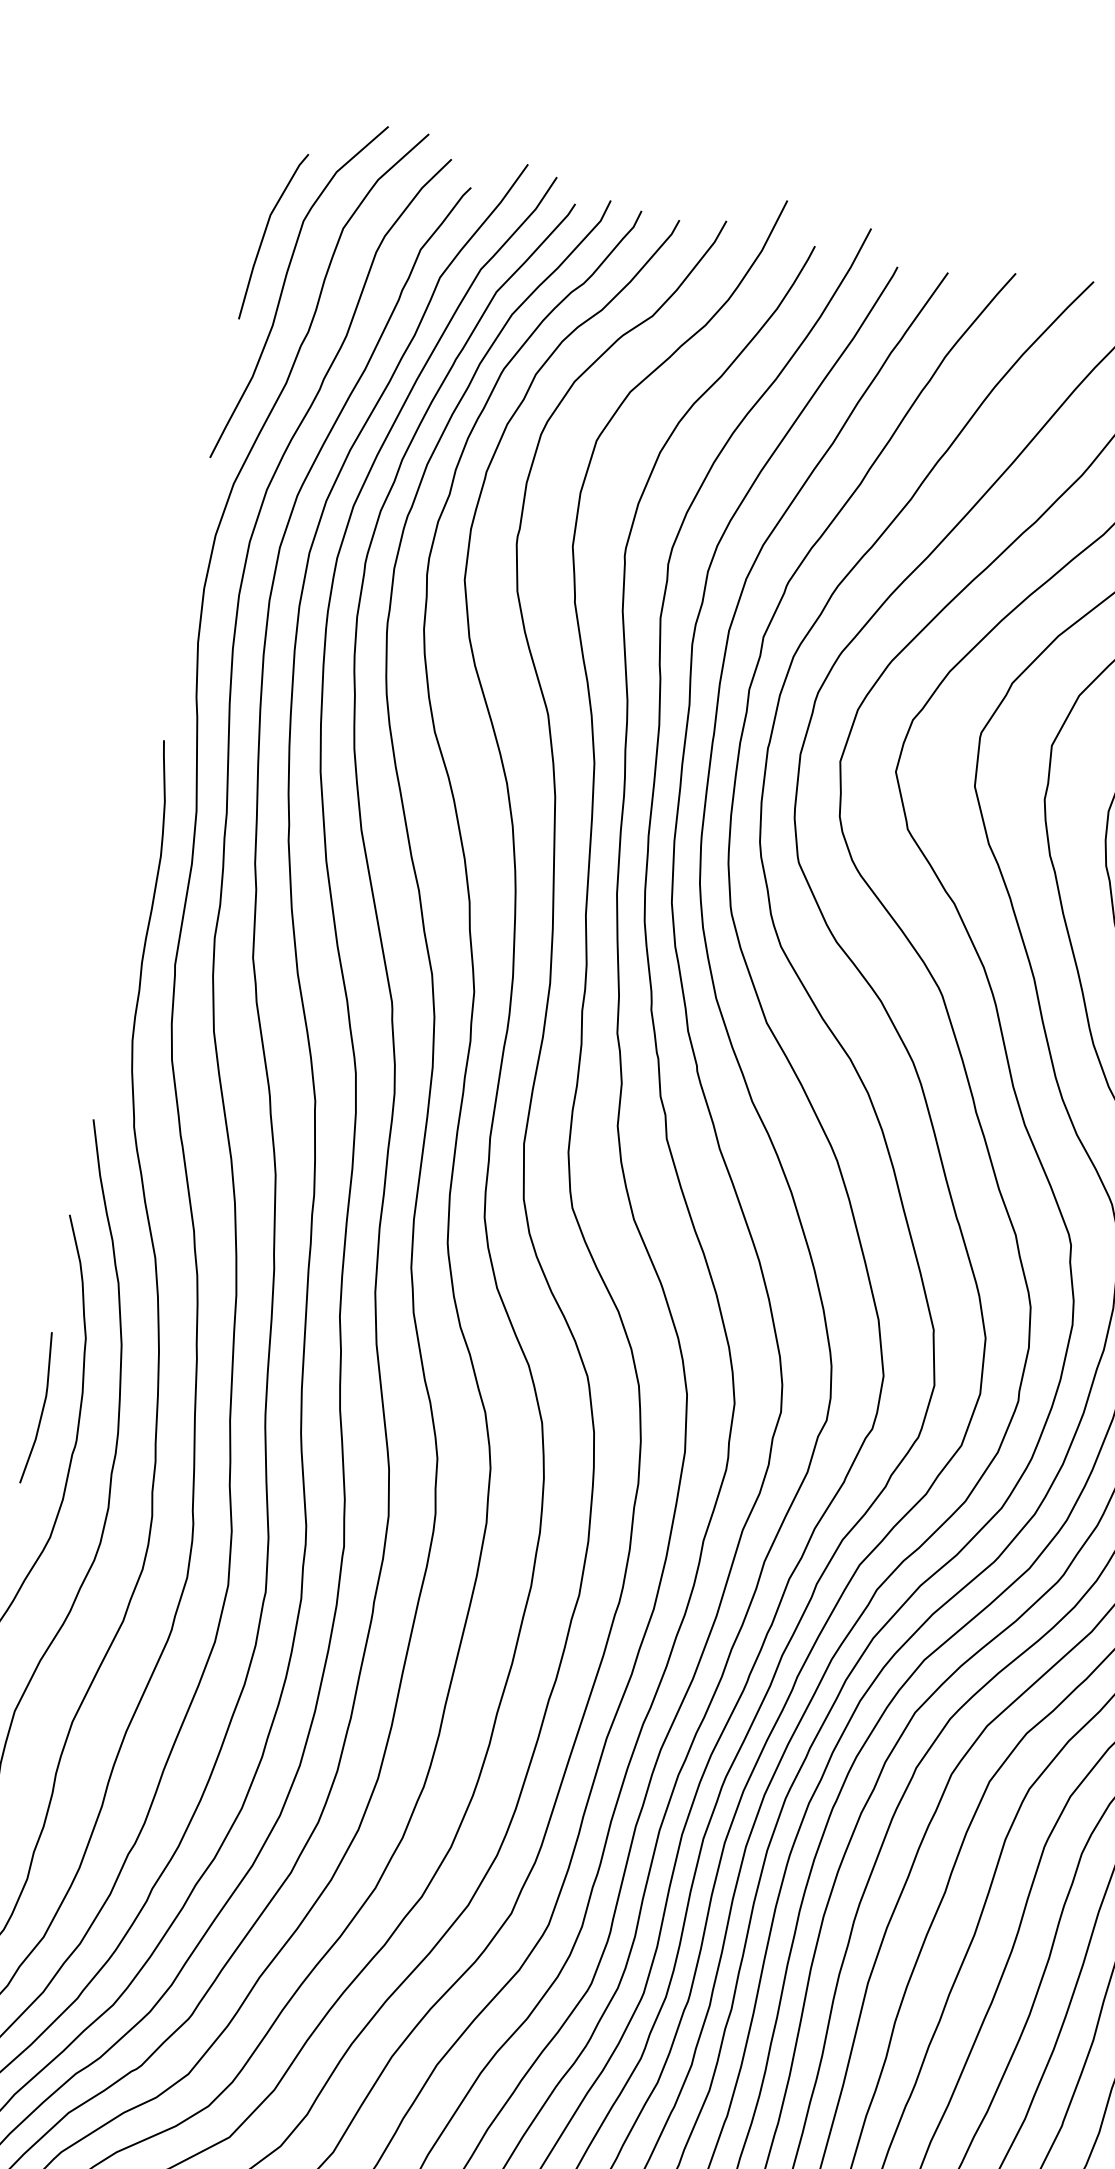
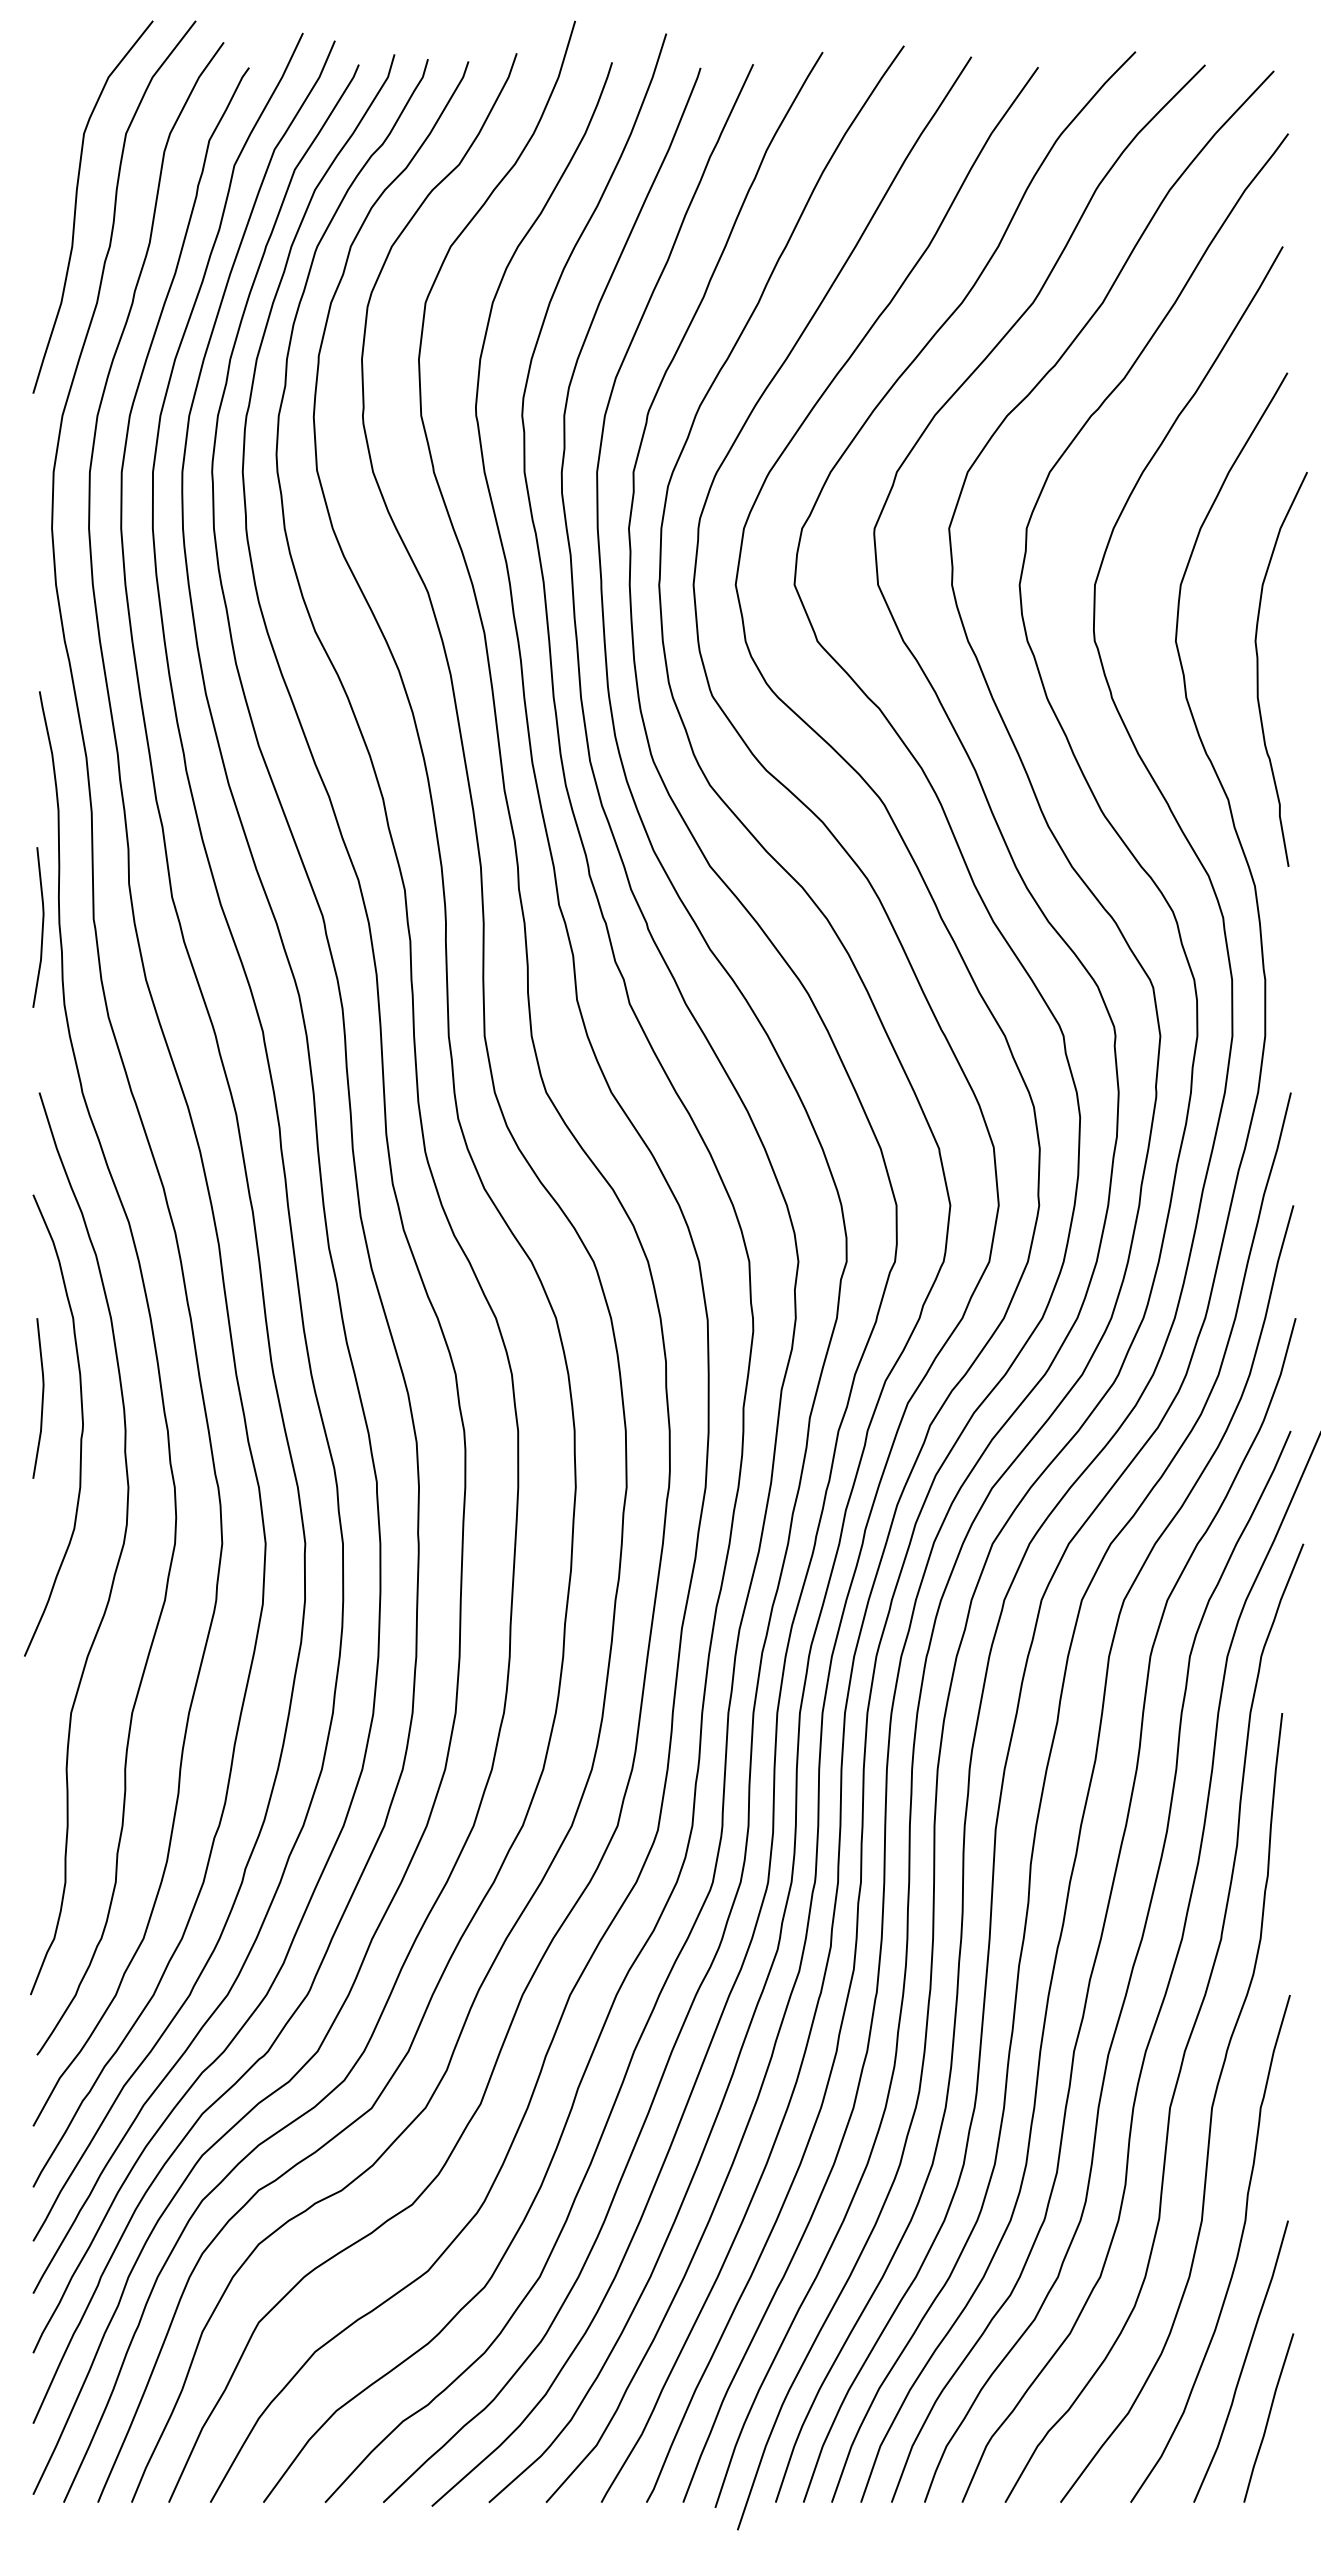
line: (265, 235) -> (47, 155), removed
line: (124, 964) -> (41, 928), added

